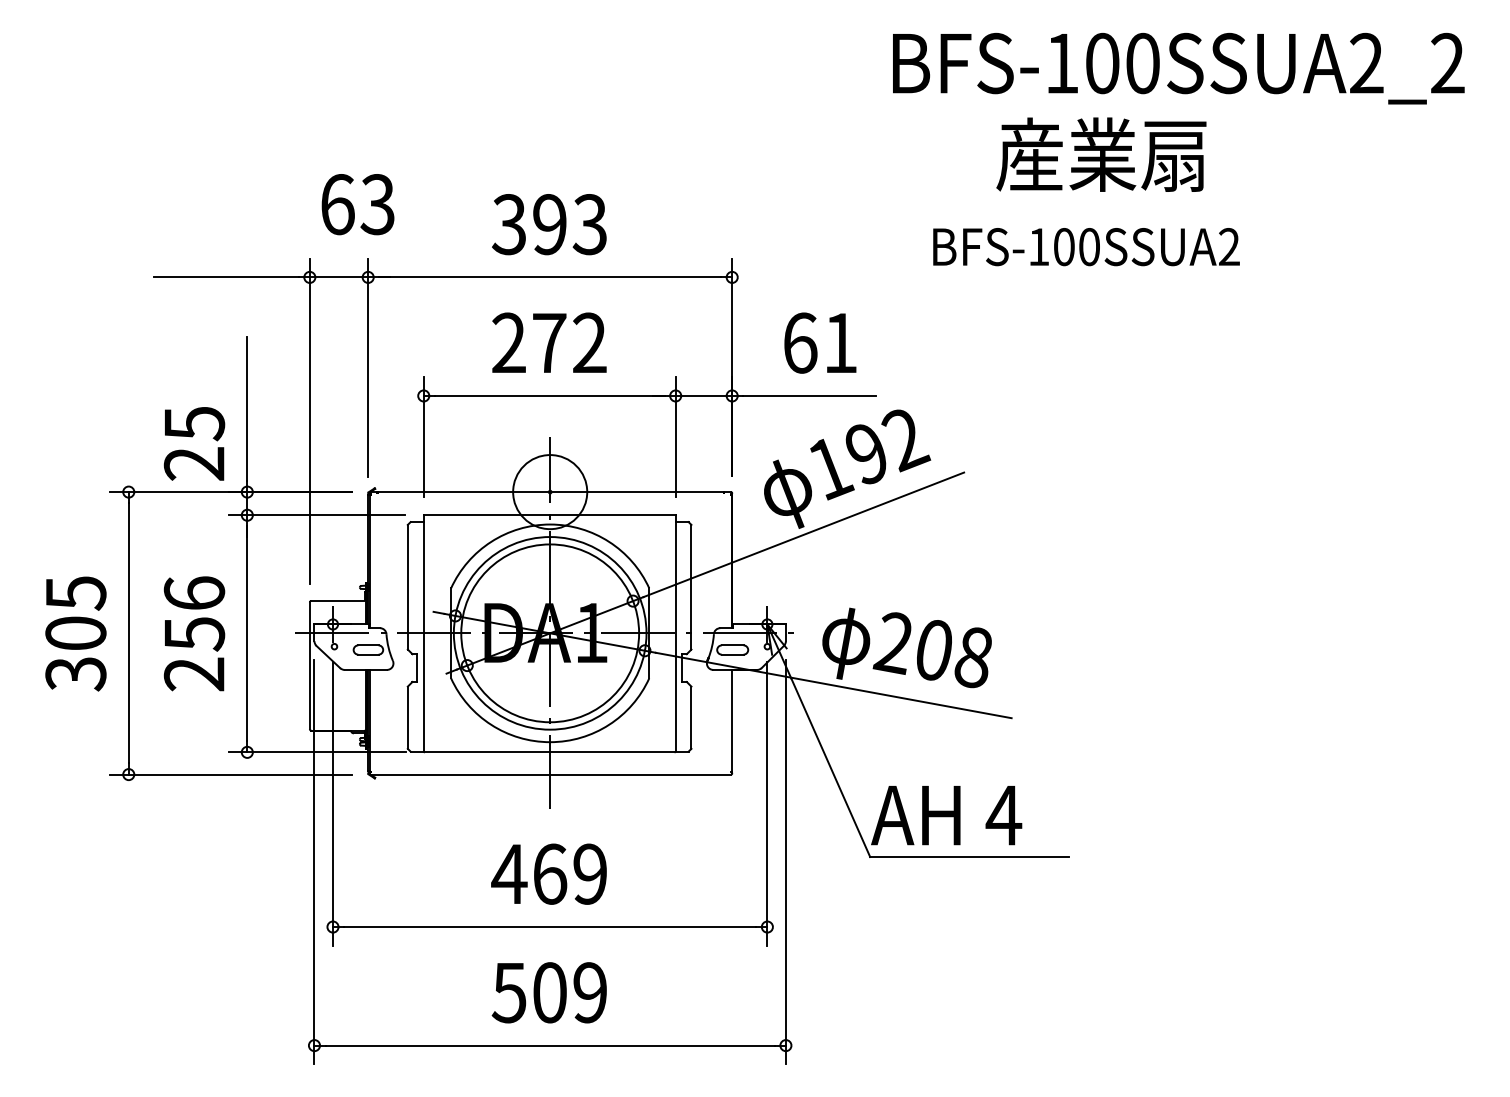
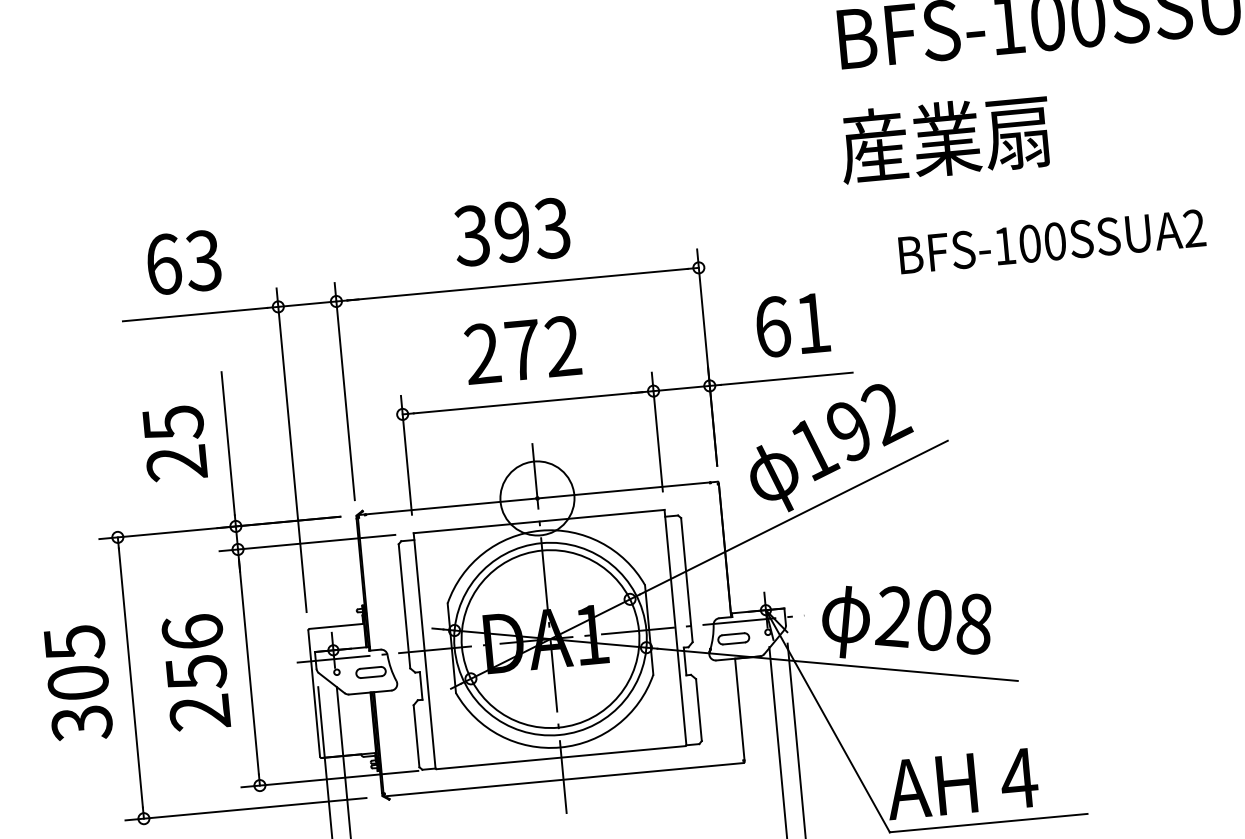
text: (1101, 154) -> (945, 138), moved
text: (357, 204) -> (183, 262), moved
text: (1086, 247) -> (1052, 242), moved
text: (194, 443) -> (175, 443), moved

